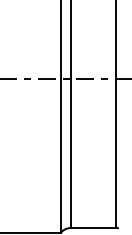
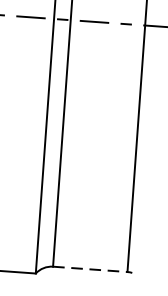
line: (93, 227) -> (90, 268), solid -> dashed

